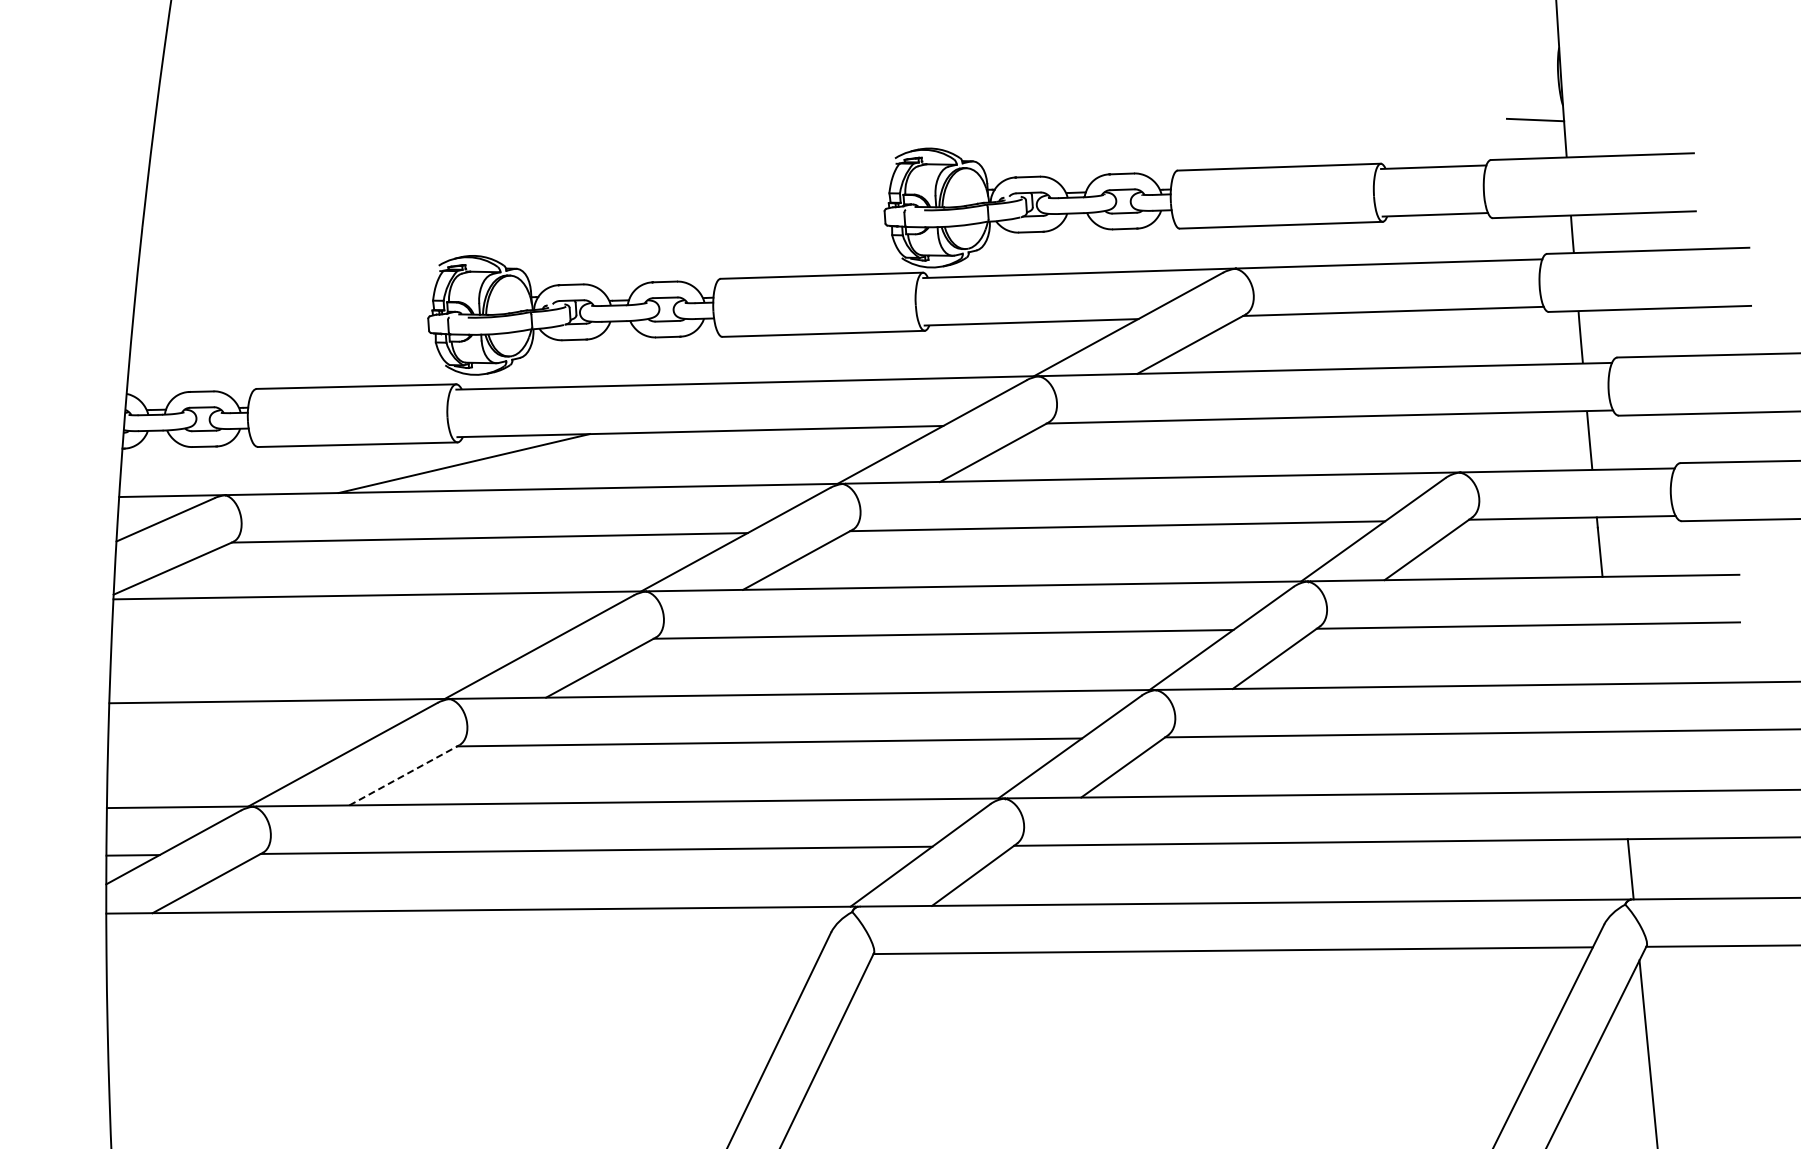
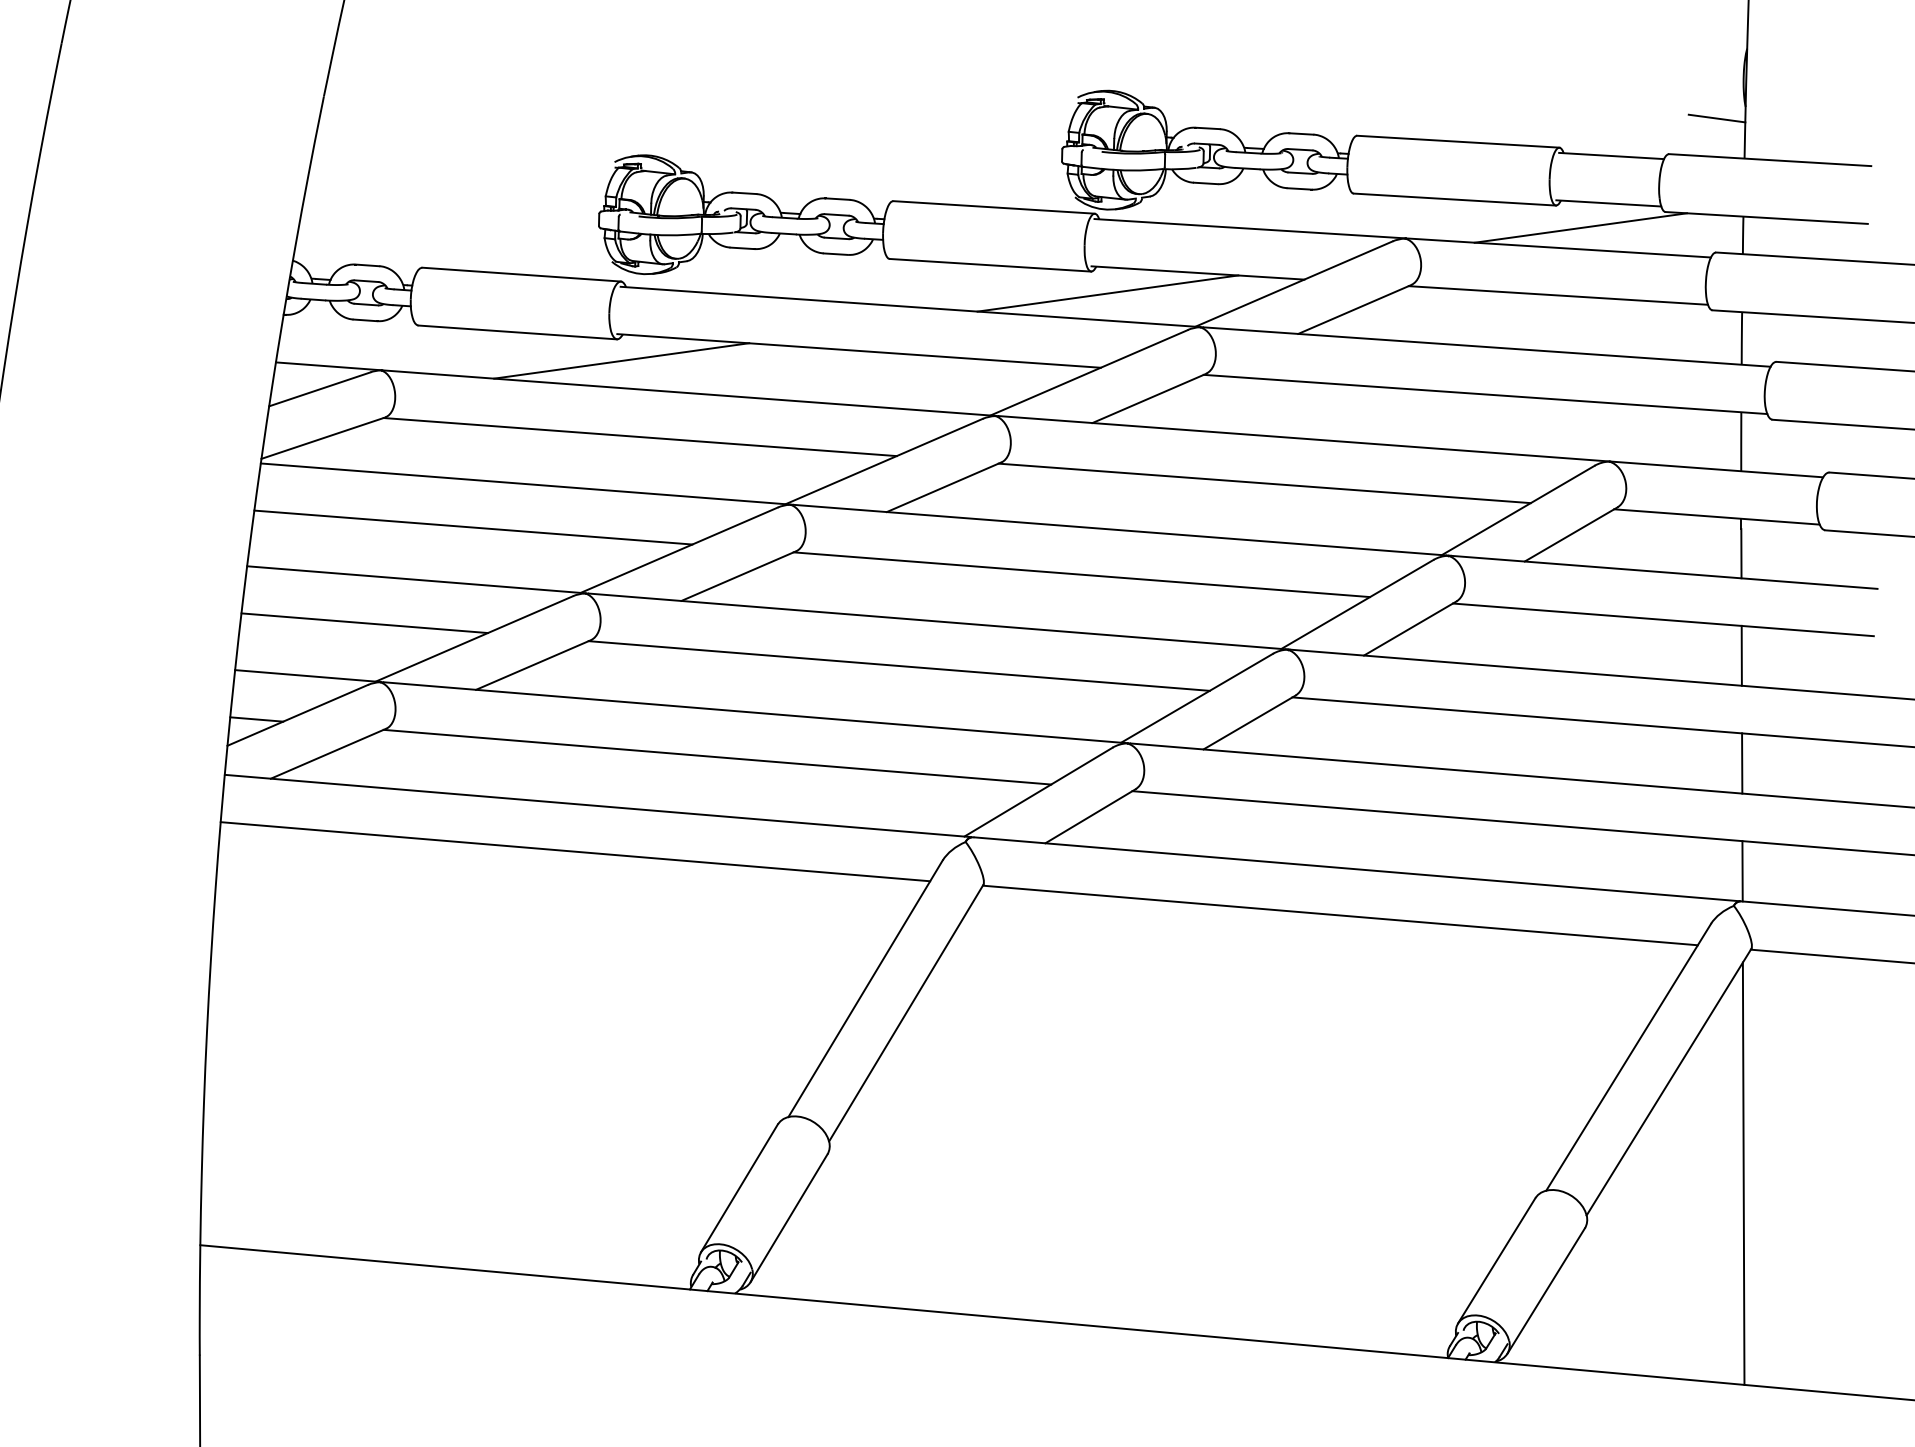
line: (1409, 241) -> (1580, 227), added
line: (943, 351) -> (1107, 293), added
line: (331, 643) -> (473, 527), added
line: (1609, 653) -> (1741, 655), added
line: (231, 749) -> (364, 623), added
line: (1620, 761) -> (1742, 763), added
line: (404, 775) -> (533, 665), dashed -> solid
line: (463, 957) -> (575, 851), added

